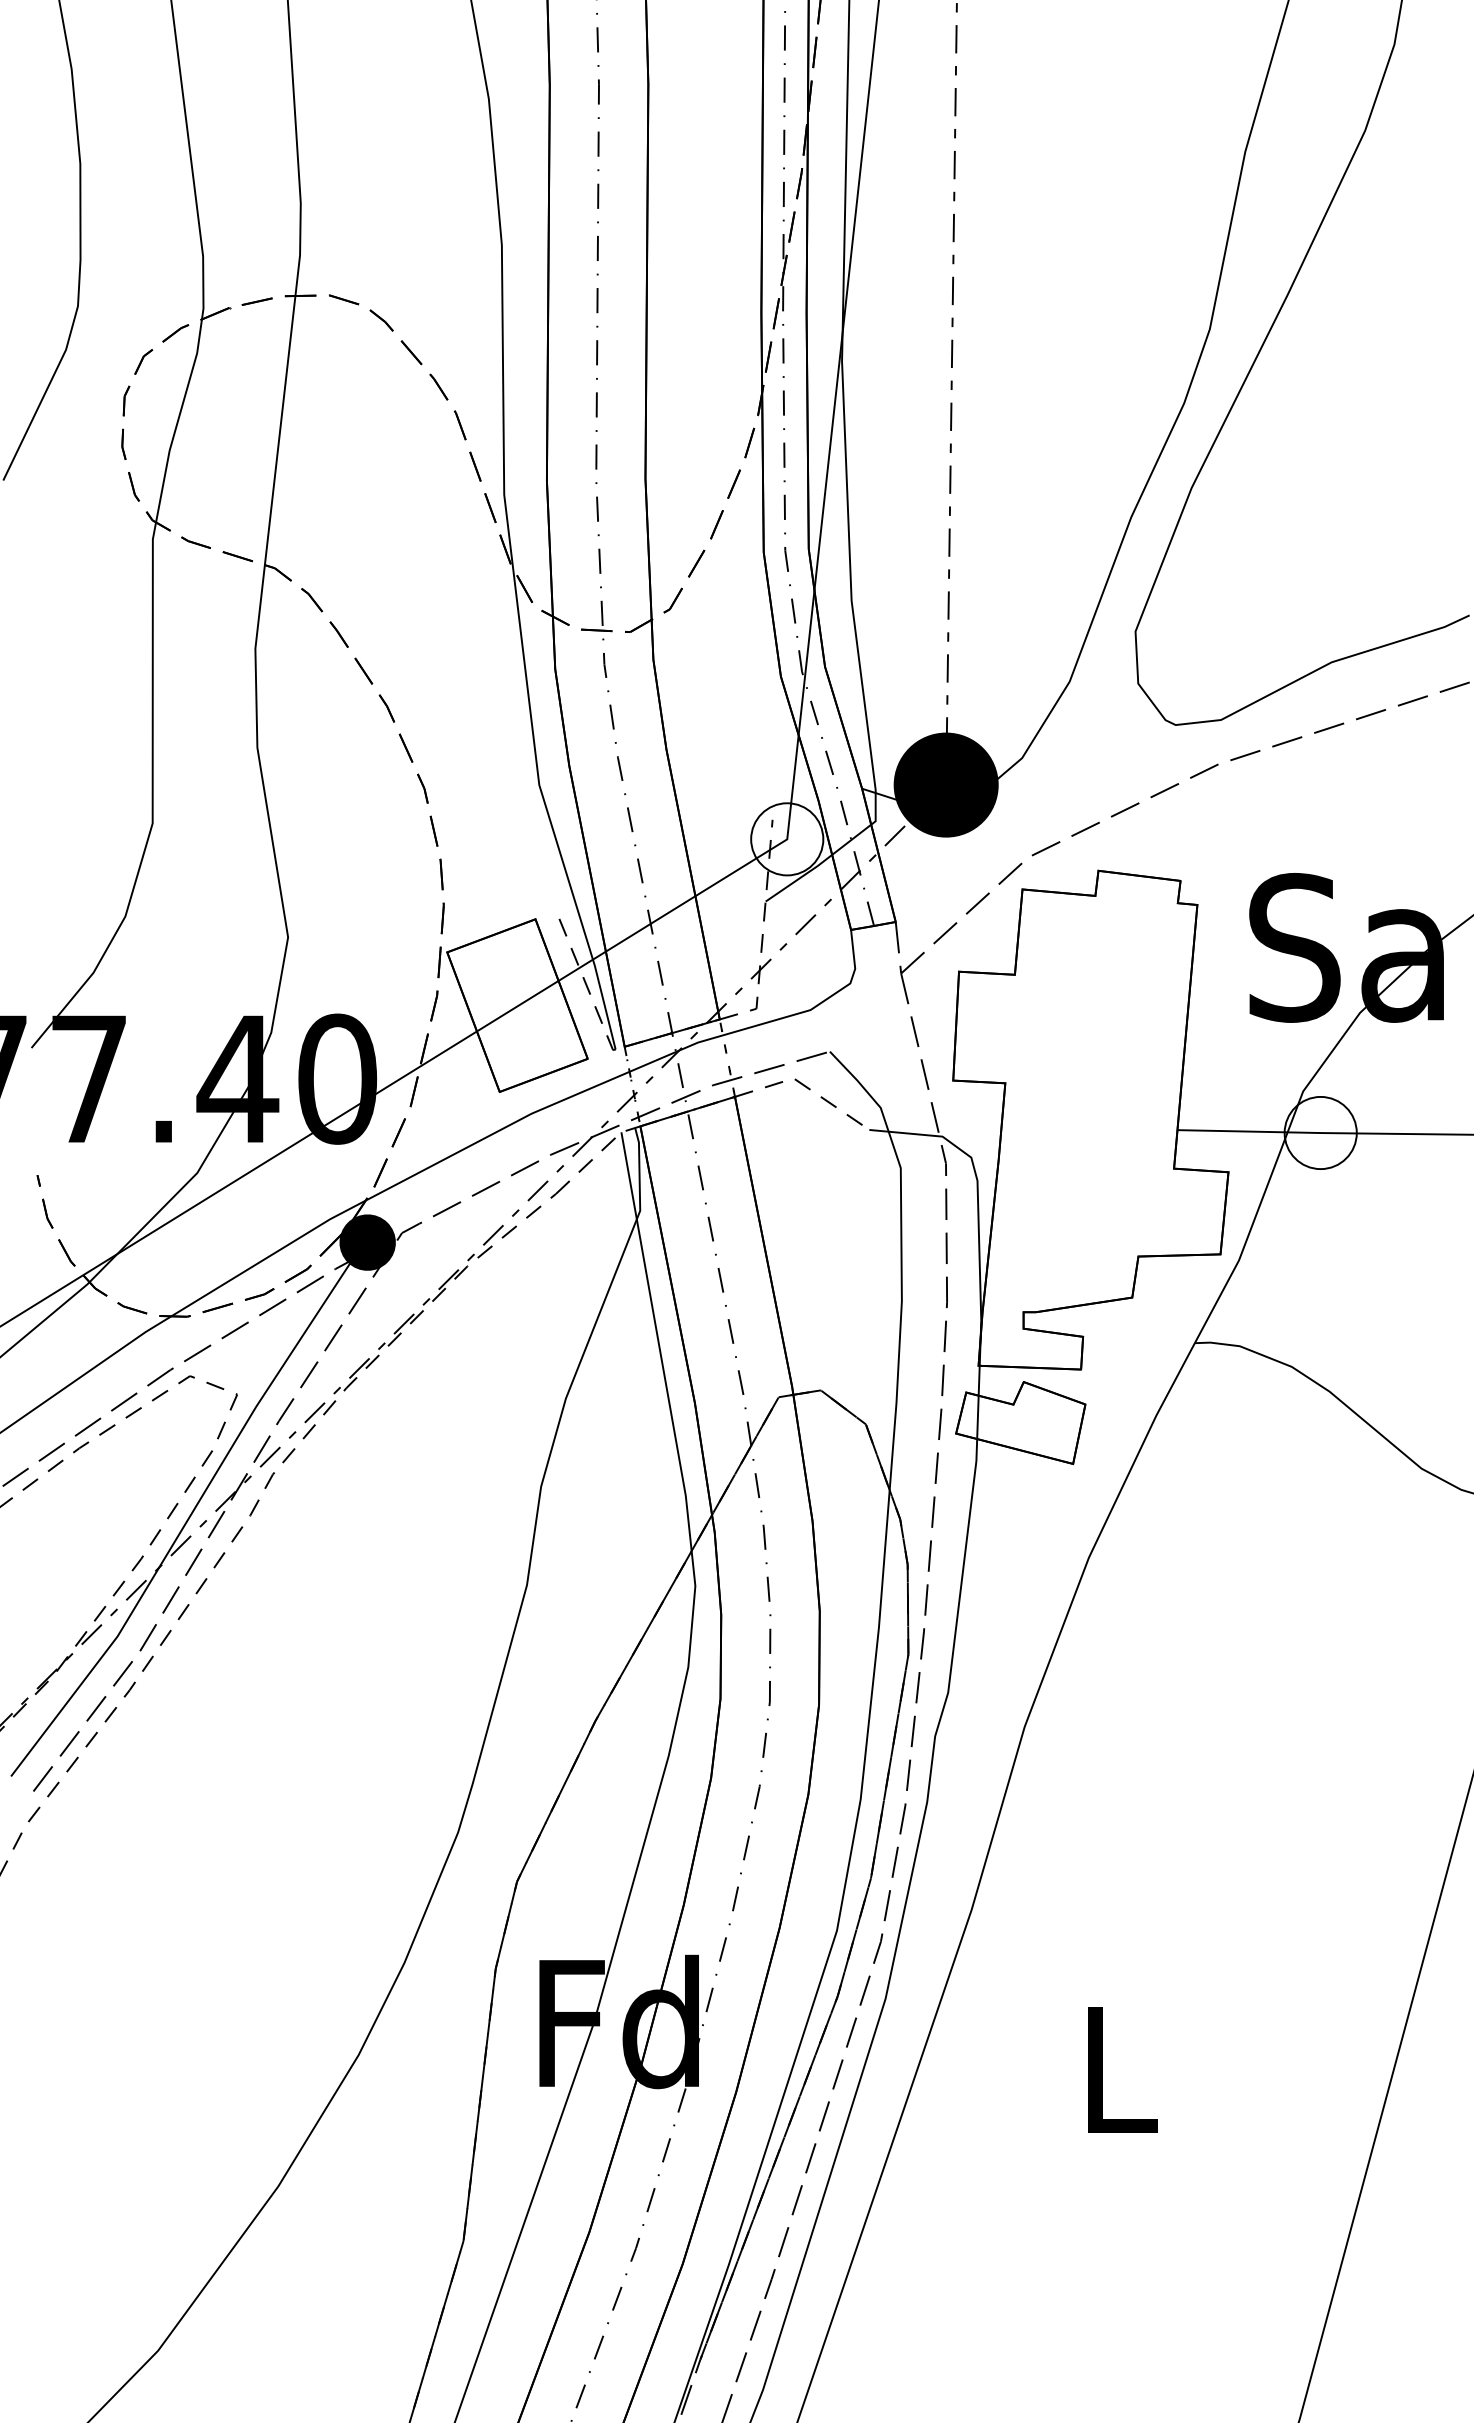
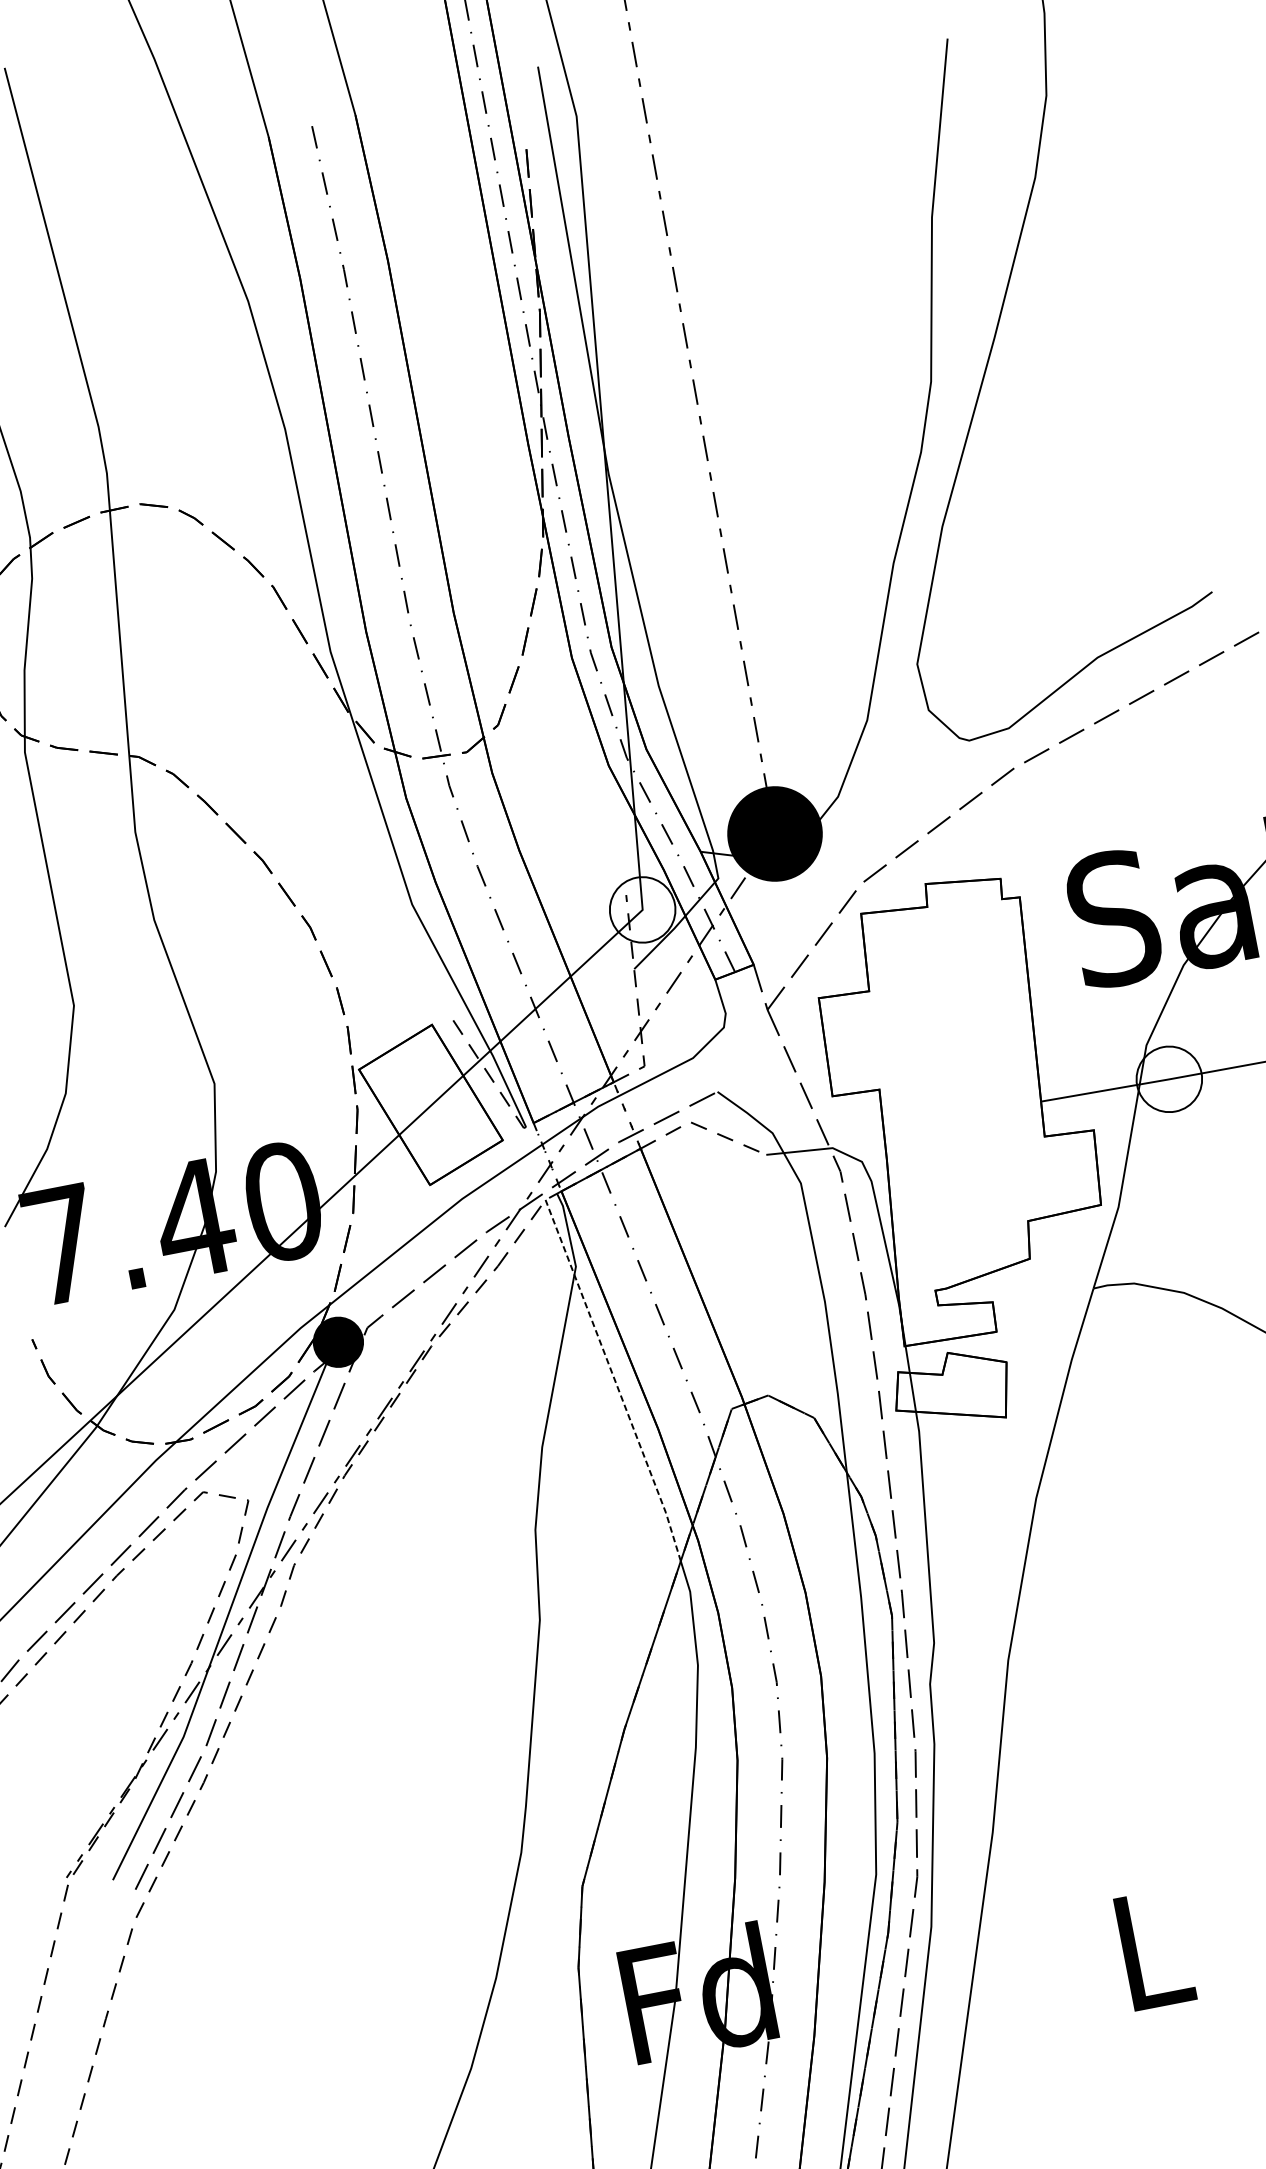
line: (658, 1341) -> (614, 1380), solid -> dashed

